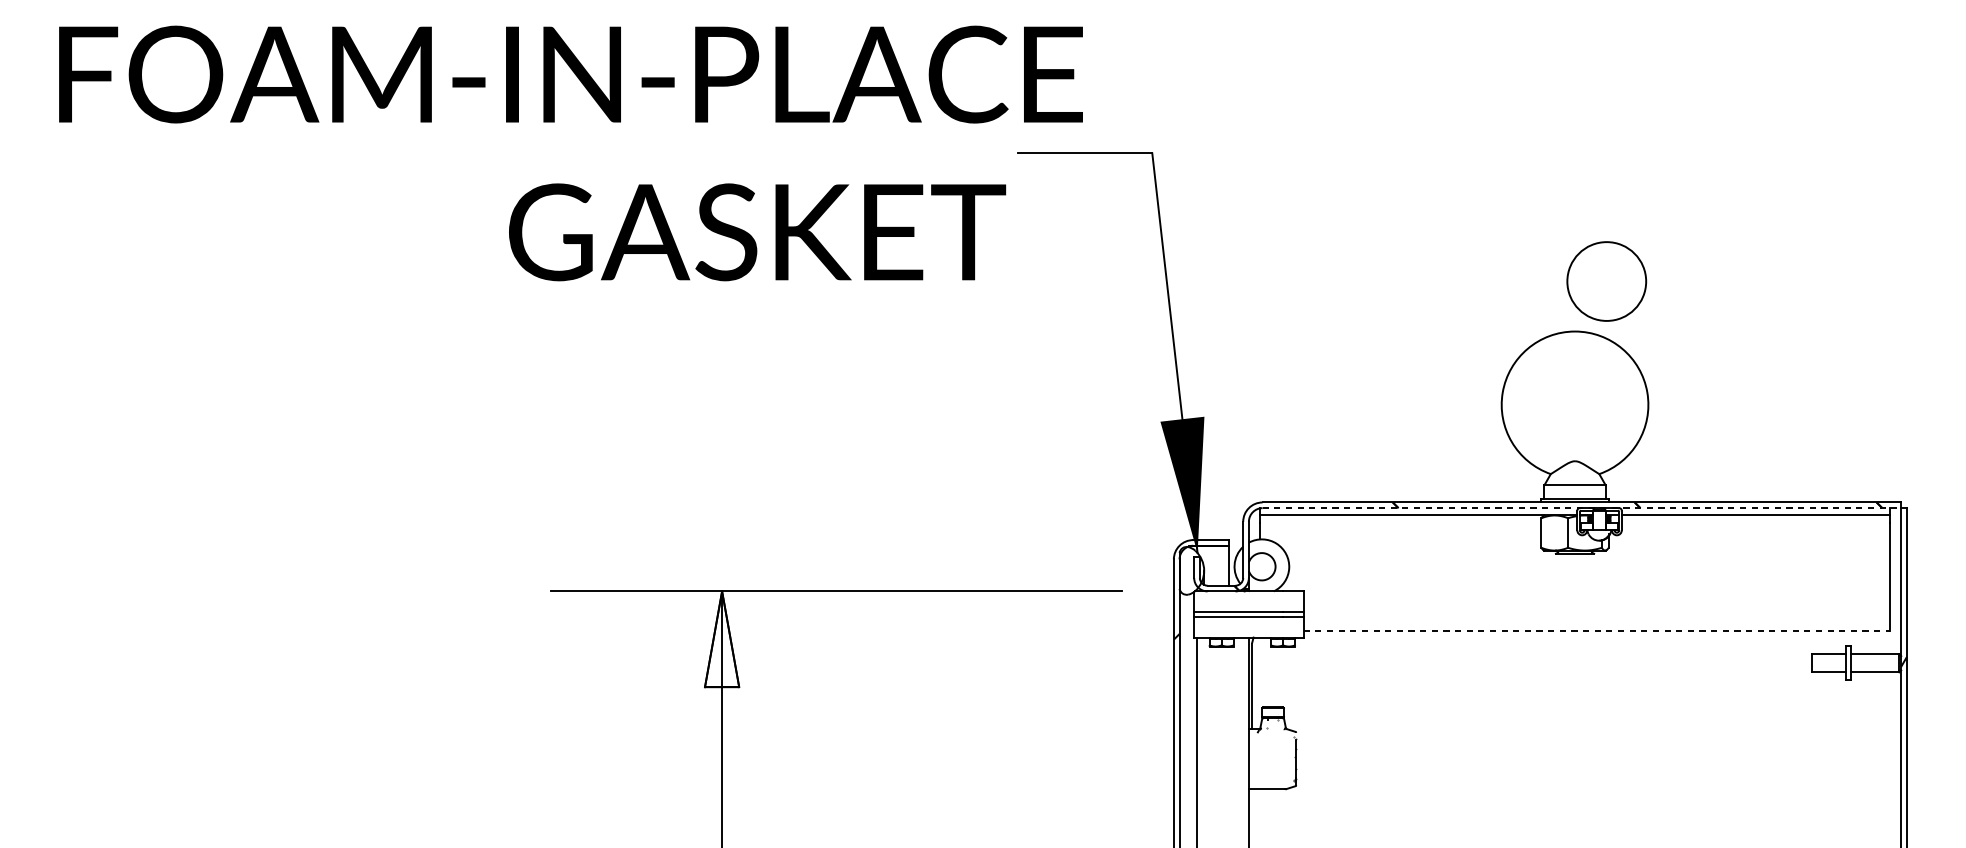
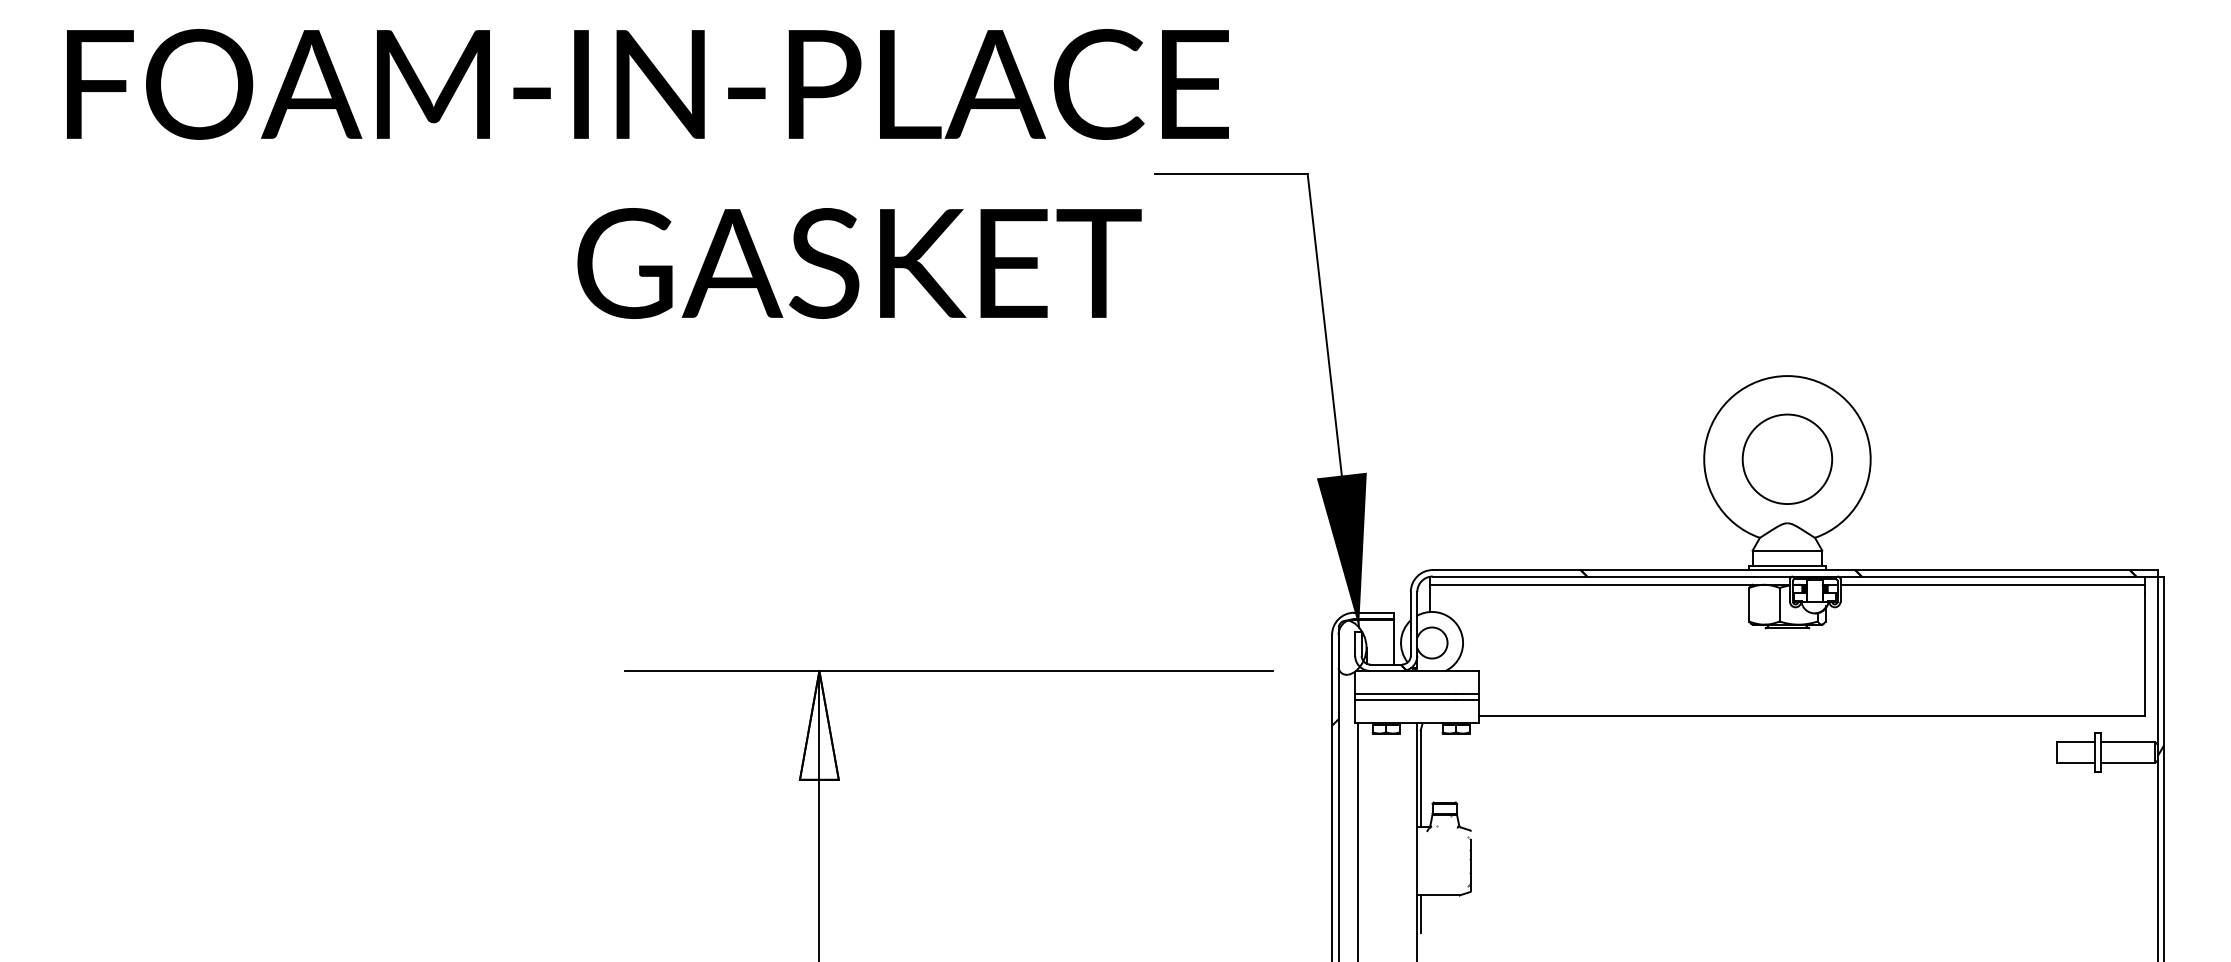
circle: (1606, 280) -> (1787, 458), moved
line: (1582, 508) -> (1795, 576), dashed -> solid
line: (1597, 631) -> (1812, 716), dashed -> solid
line: (1251, 805) -> (1420, 914), added

